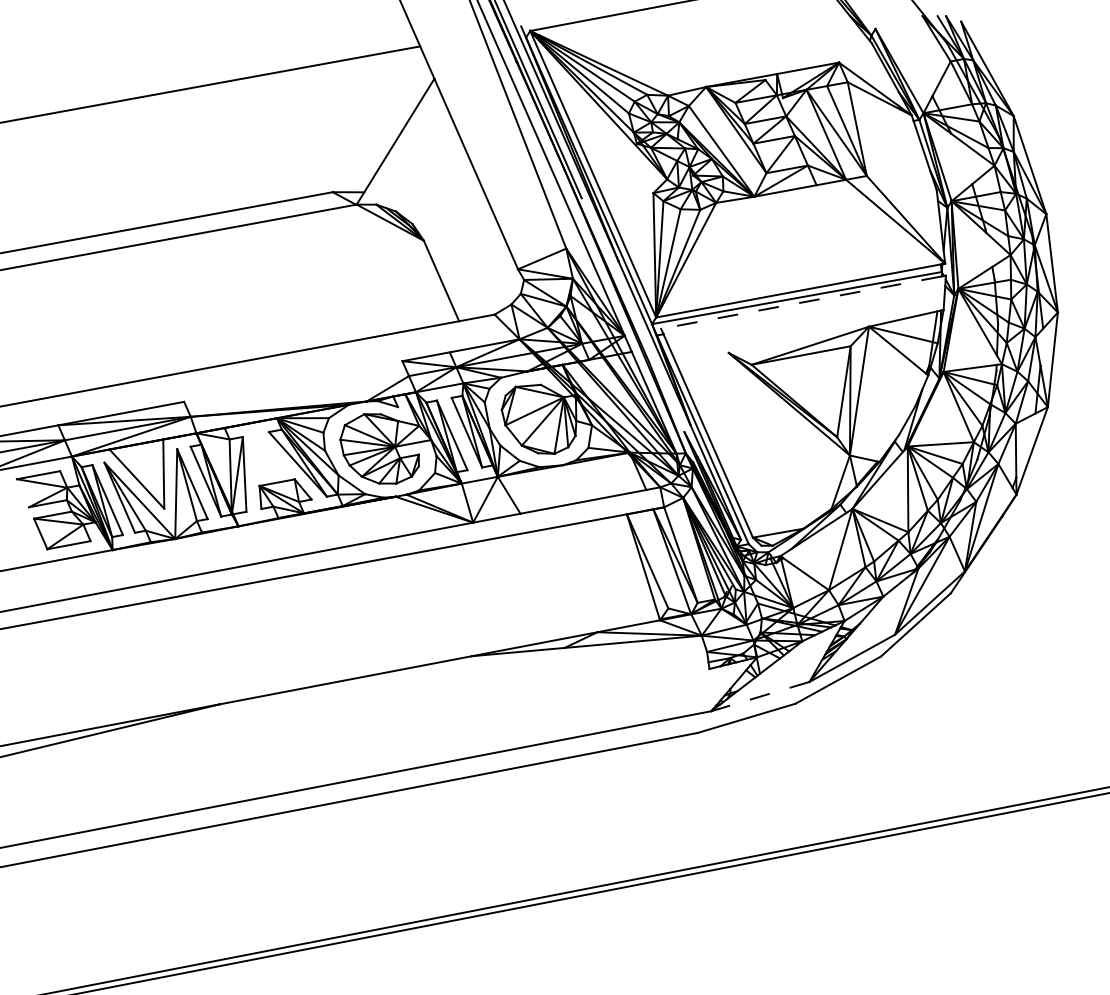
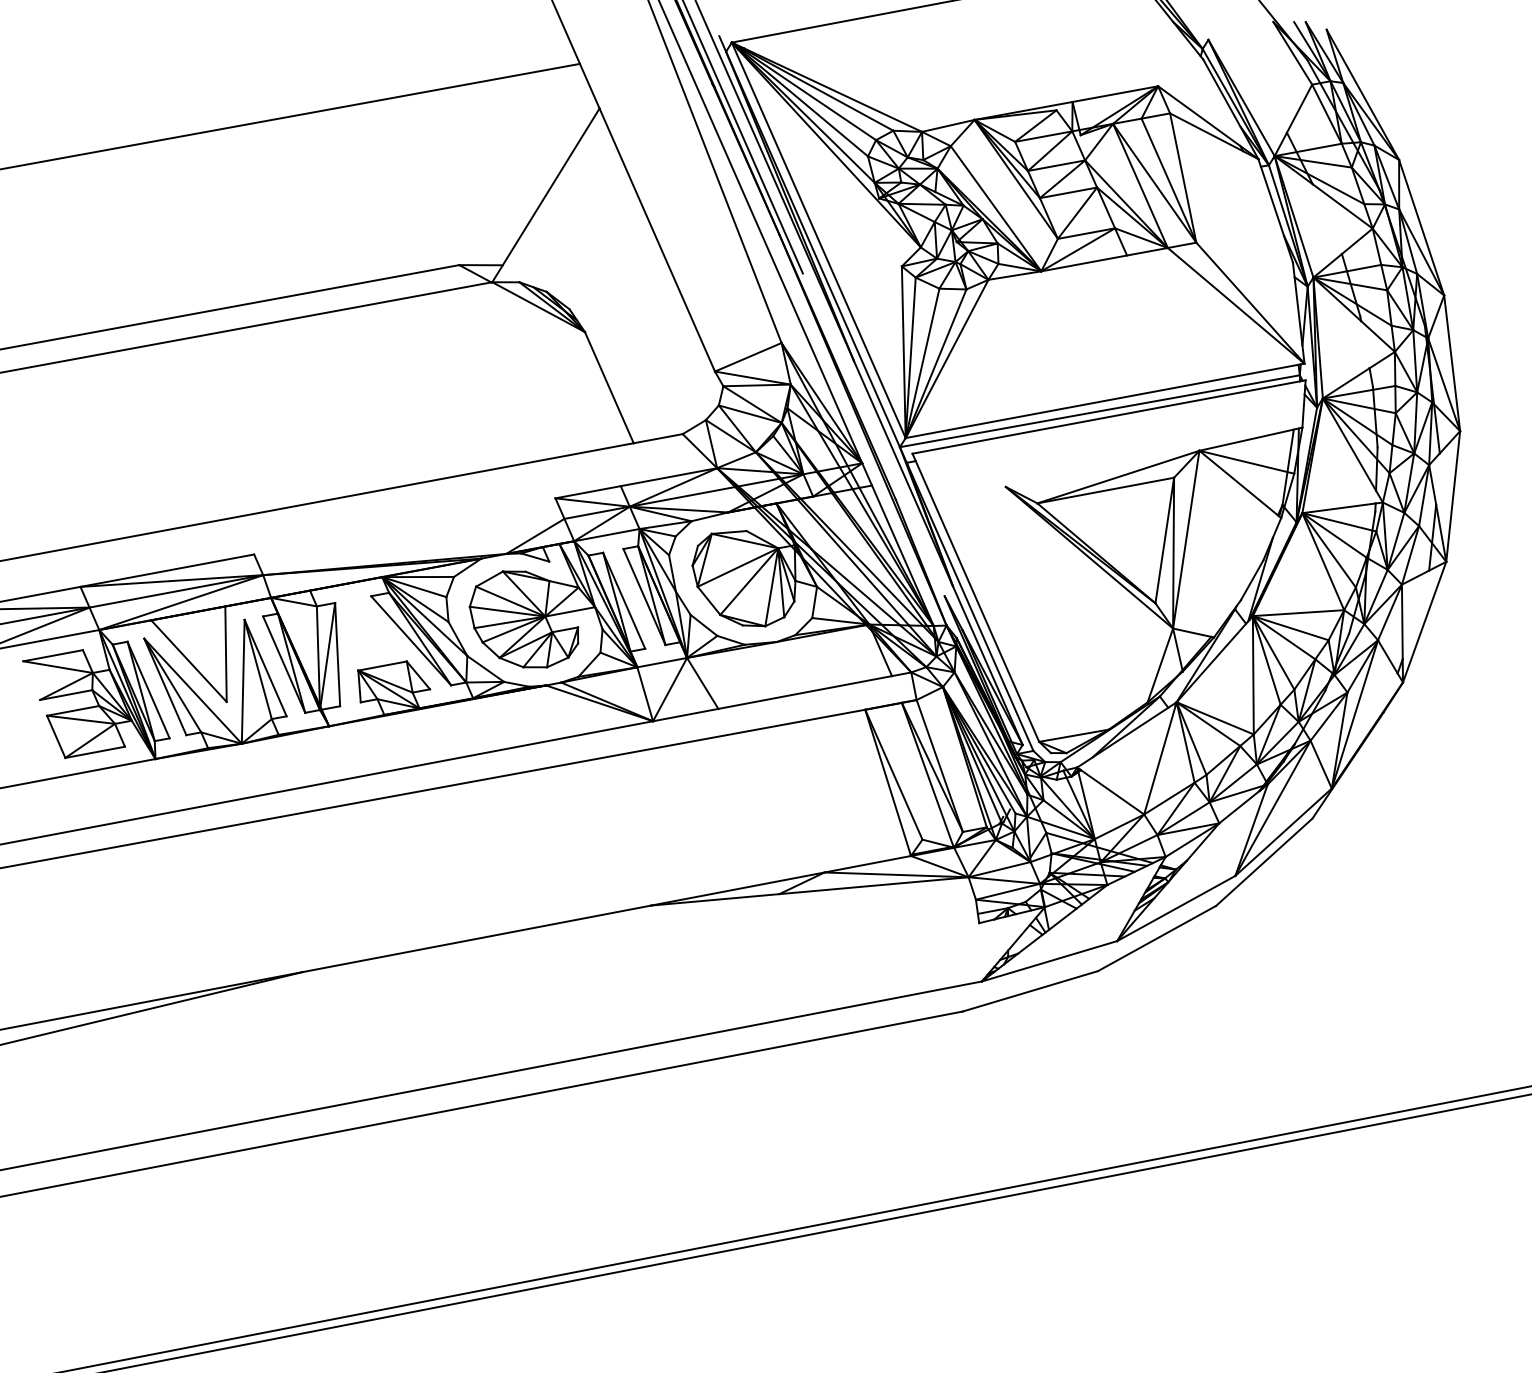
line: (801, 302) -> (1106, 417), dashed -> solid
line: (760, 696) -> (1049, 961), dashed -> solid

